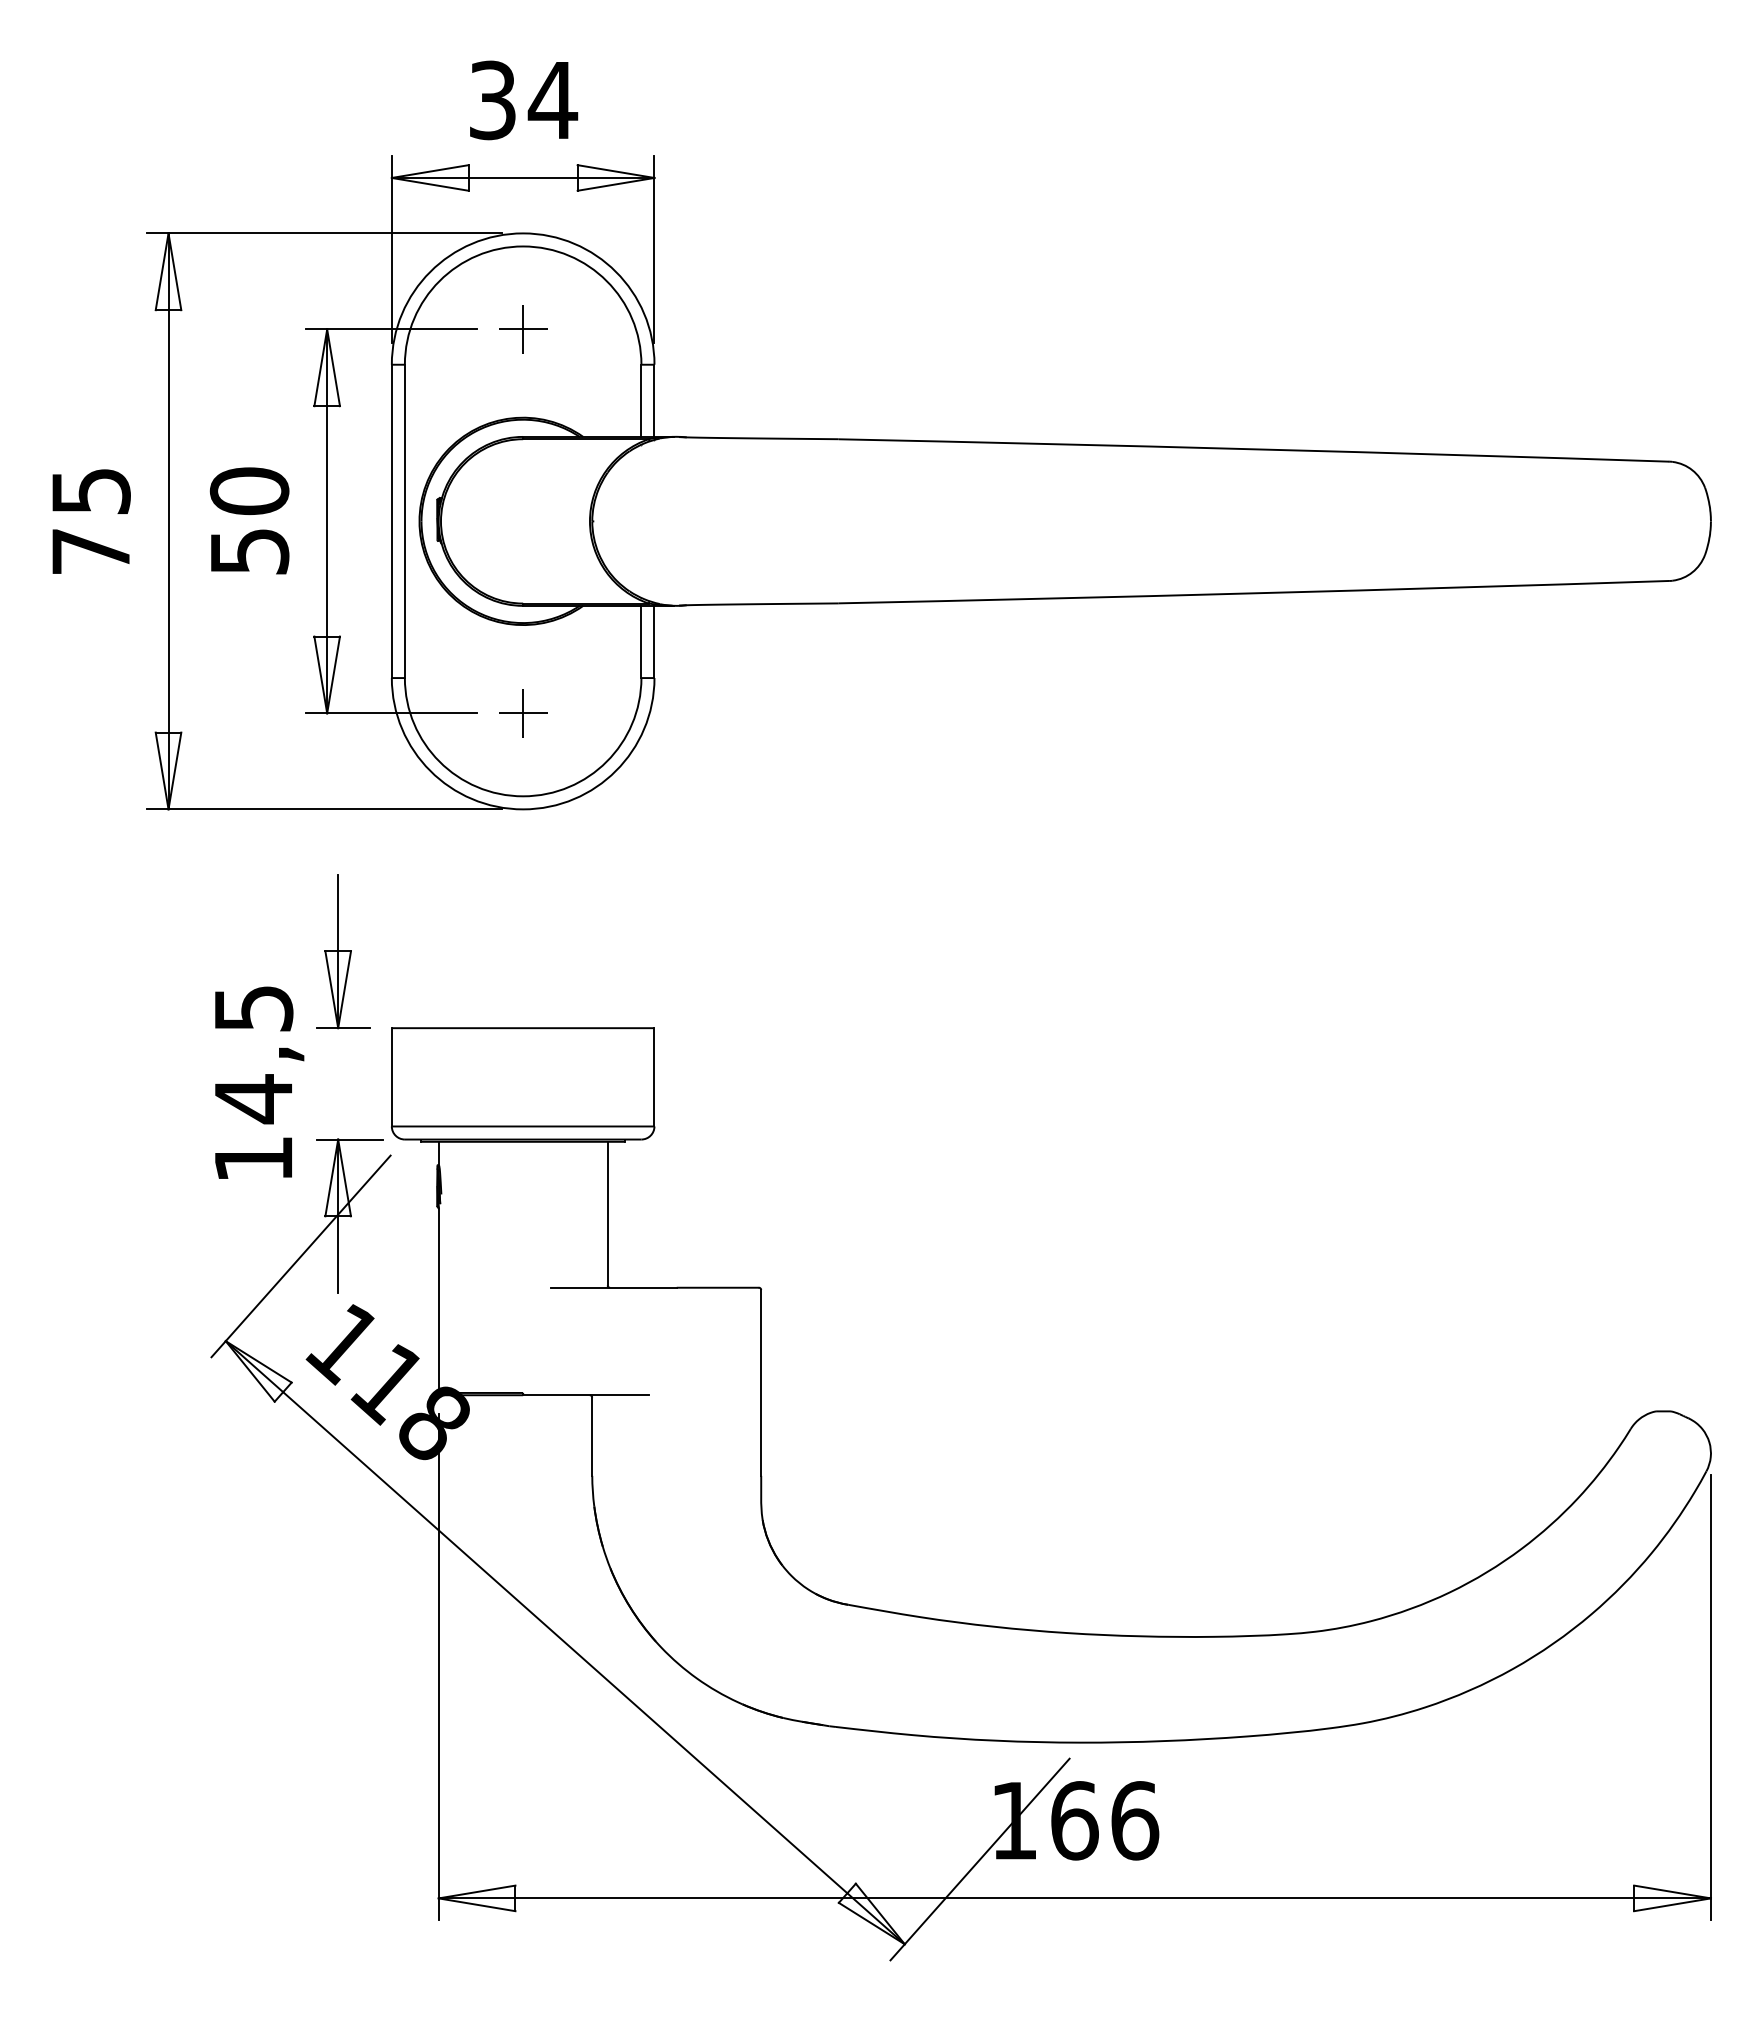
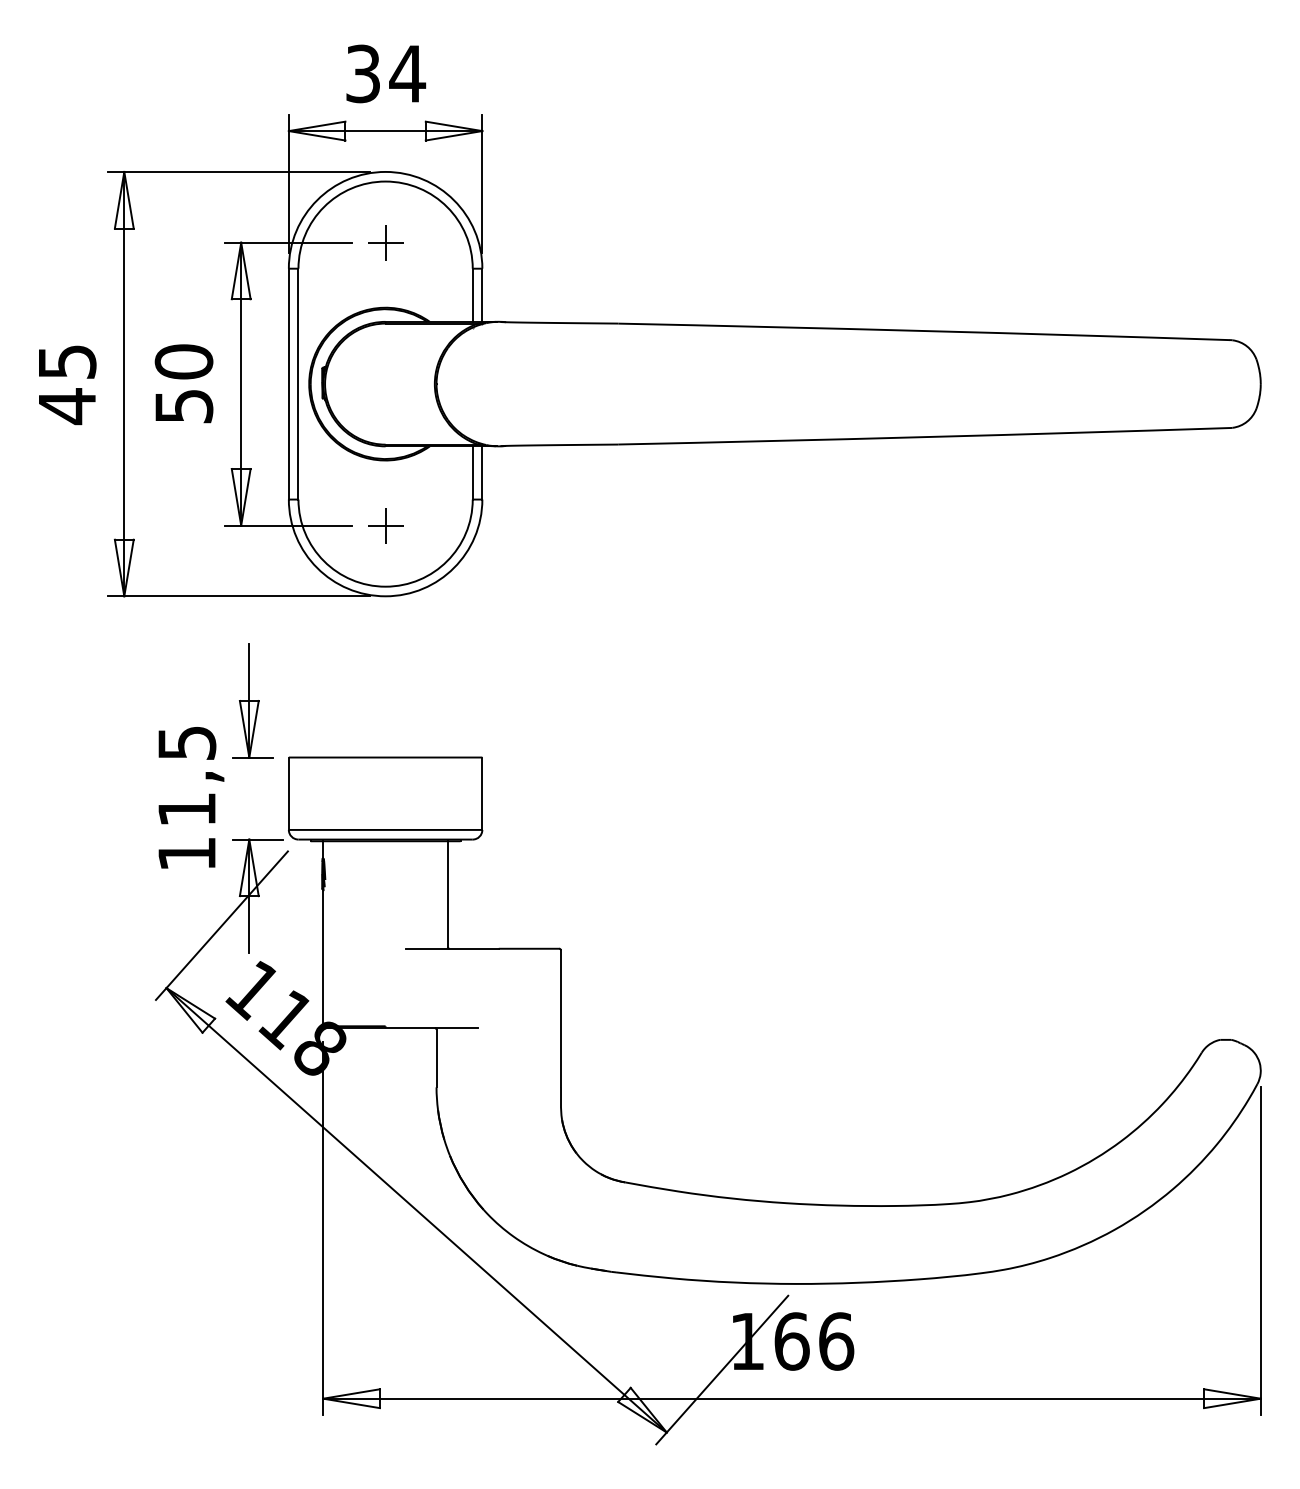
text: (90, 551) -> (66, 406), 75 -> 45
text: (253, 1099) -> (186, 810), 14,5 -> 11,5

